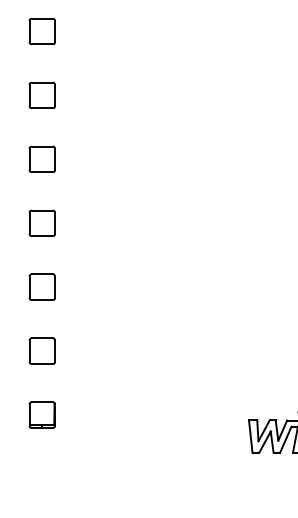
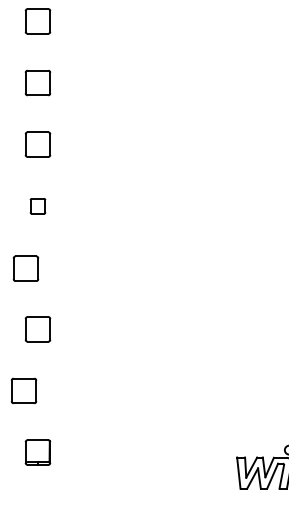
part: (41, 159) -> (37, 206), size x0.6
part: (41, 223) -> (25, 268), moved
part: (41, 350) -> (23, 390), moved

